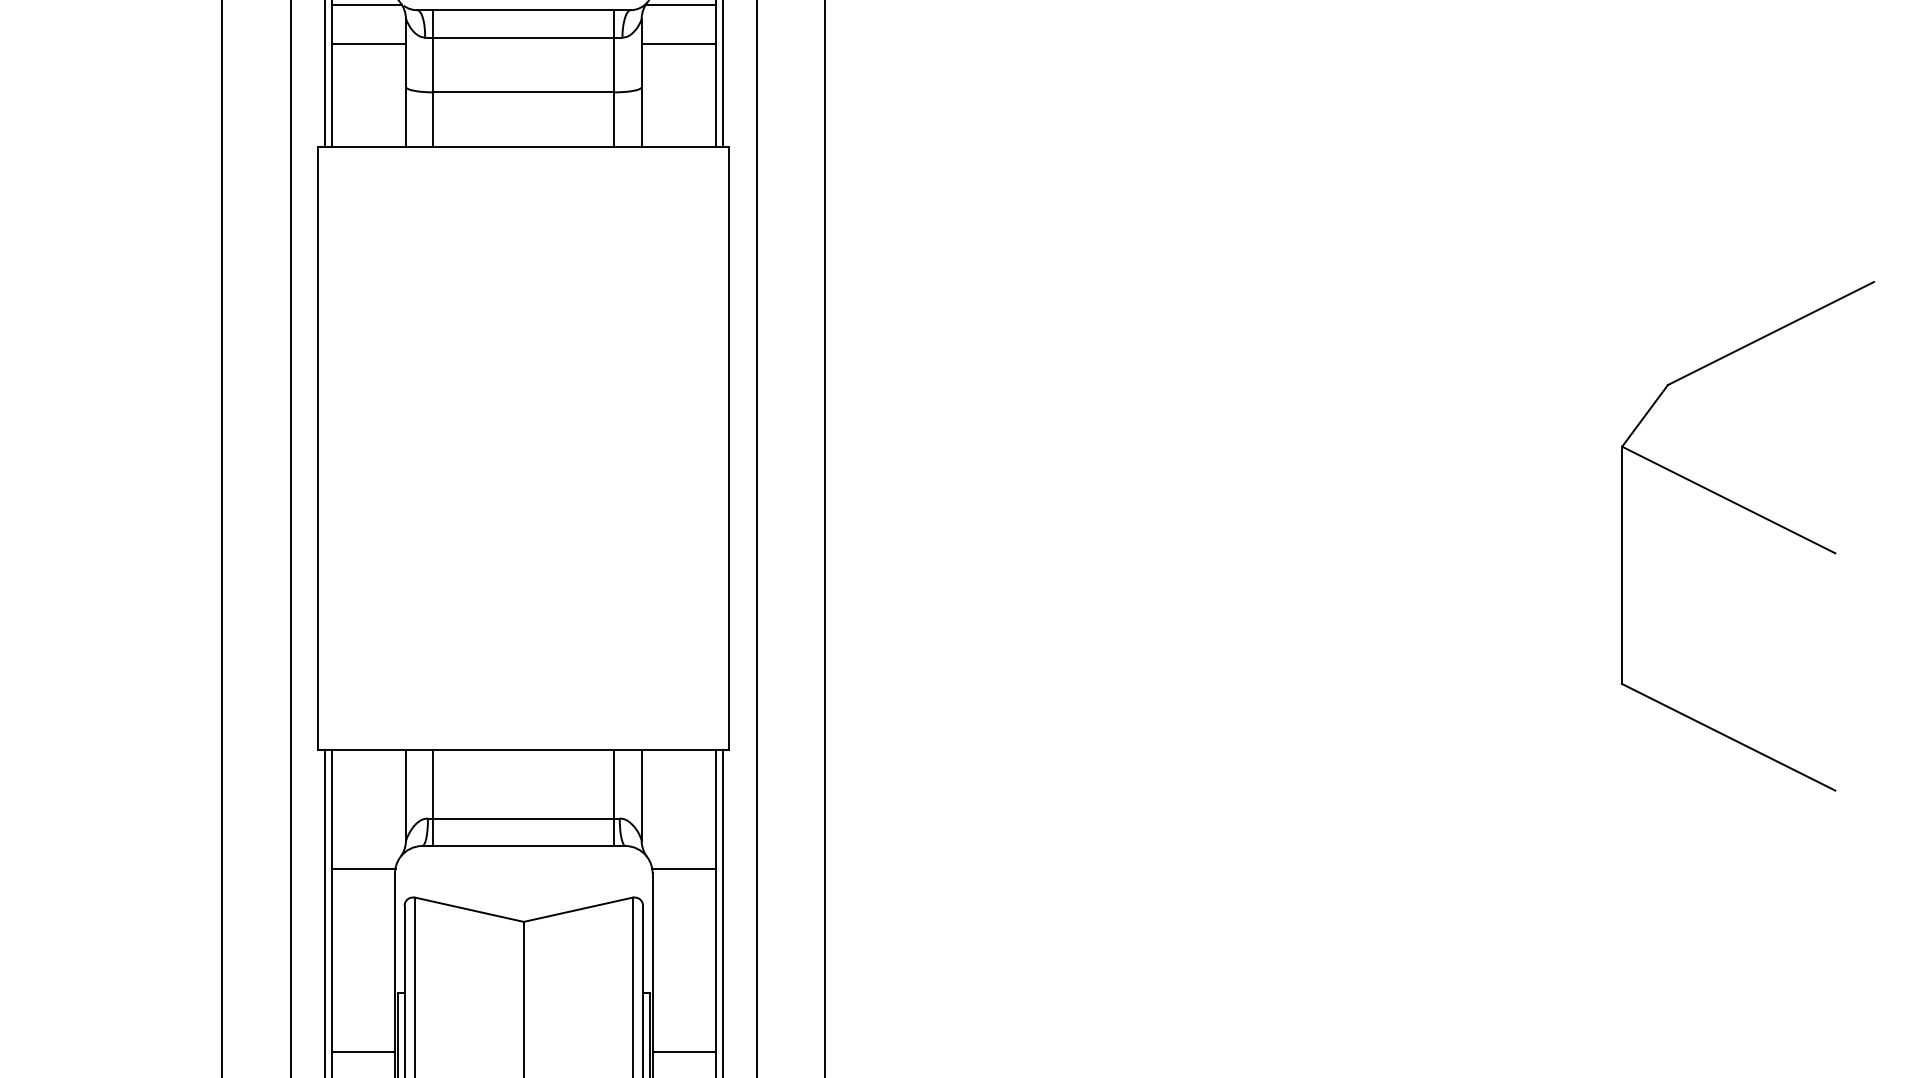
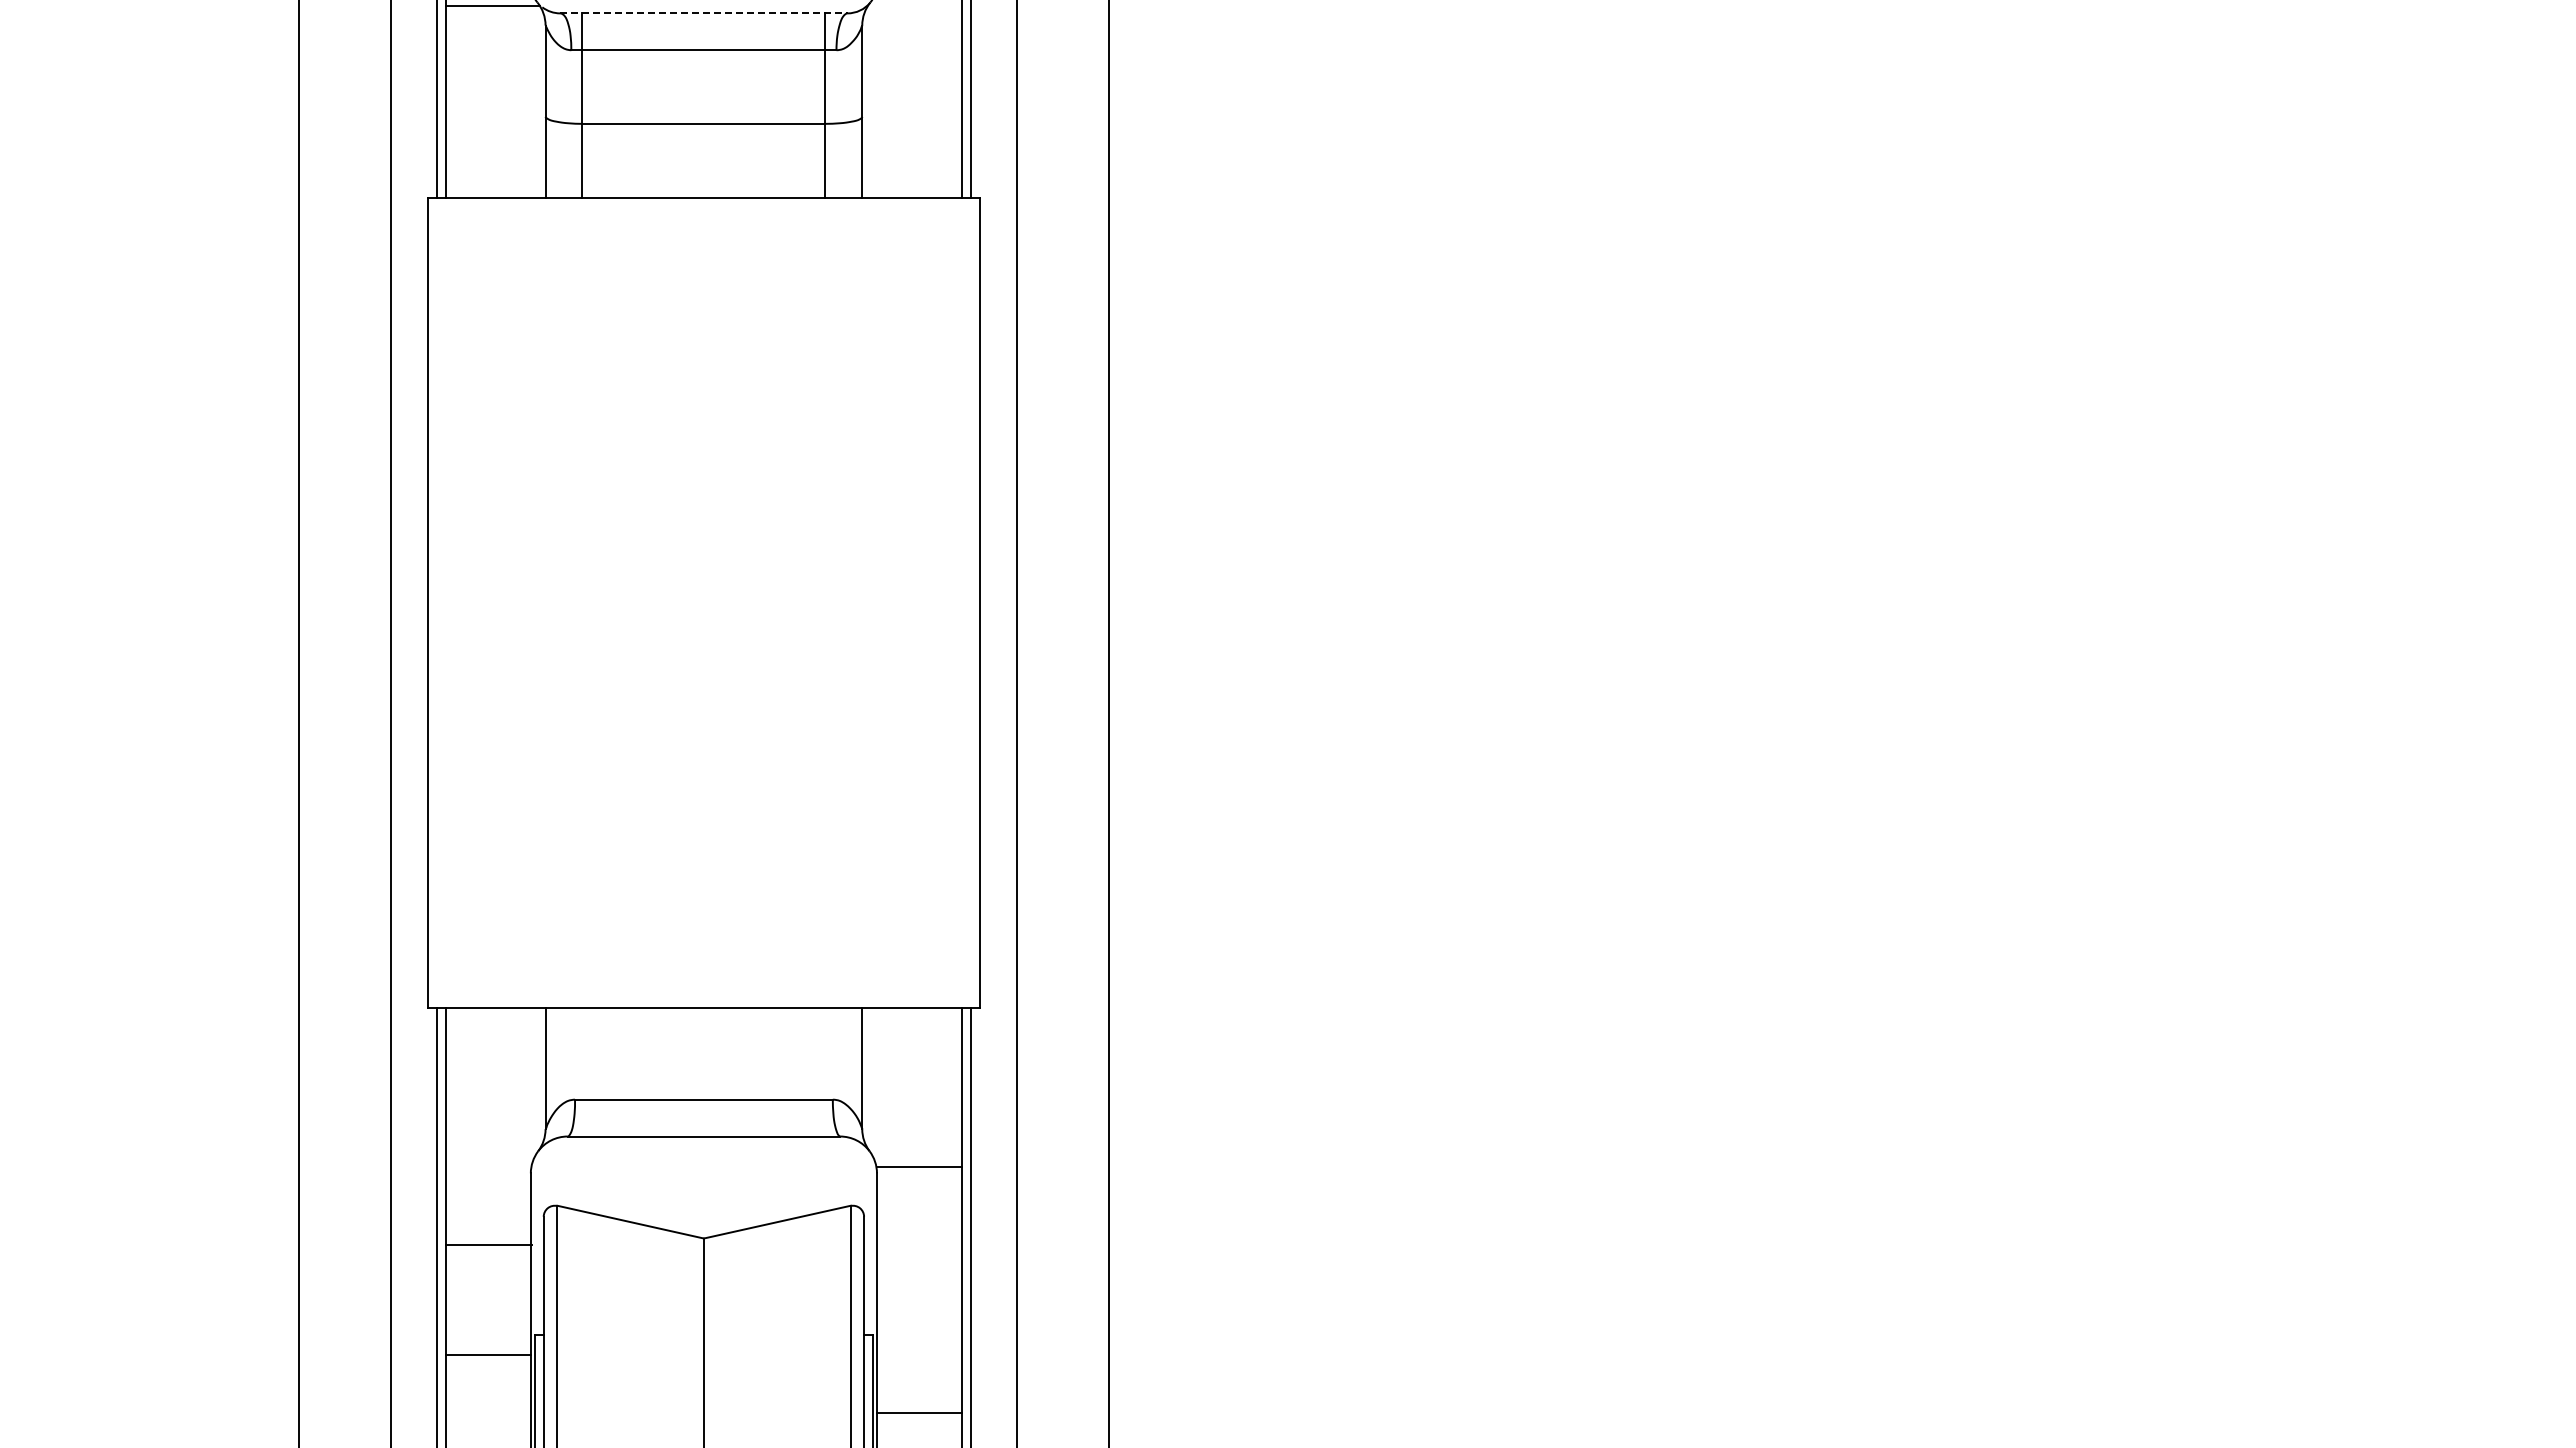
line: (680, 5) -> (914, 6), removed
line: (523, 10) -> (703, 13), solid -> dashed
line: (368, 43) -> (495, 58), removed
line: (678, 43) -> (911, 58), removed
part: (1758, 515) -> (2362, 692), removed
line: (433, 798) -> (582, 1072), removed
line: (614, 798) -> (825, 1072), removed
line: (363, 869) -> (488, 1245), moved
line: (363, 1051) -> (488, 1354), moved

